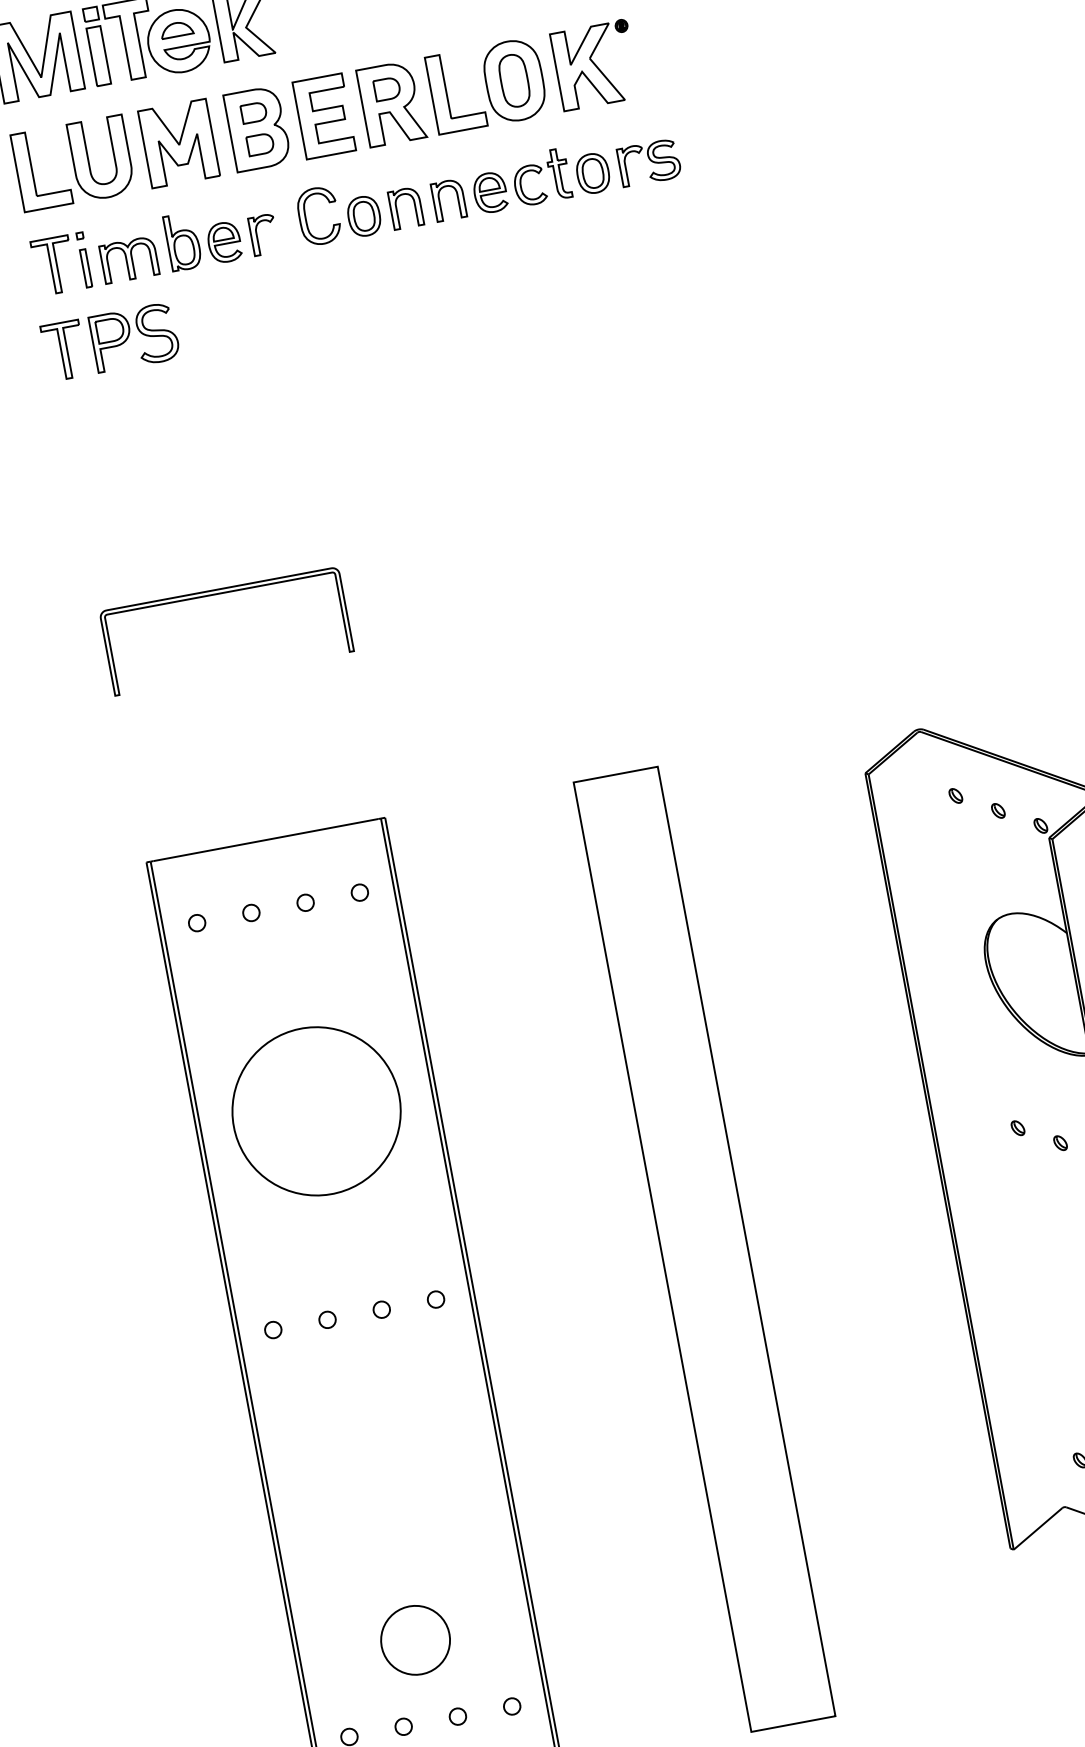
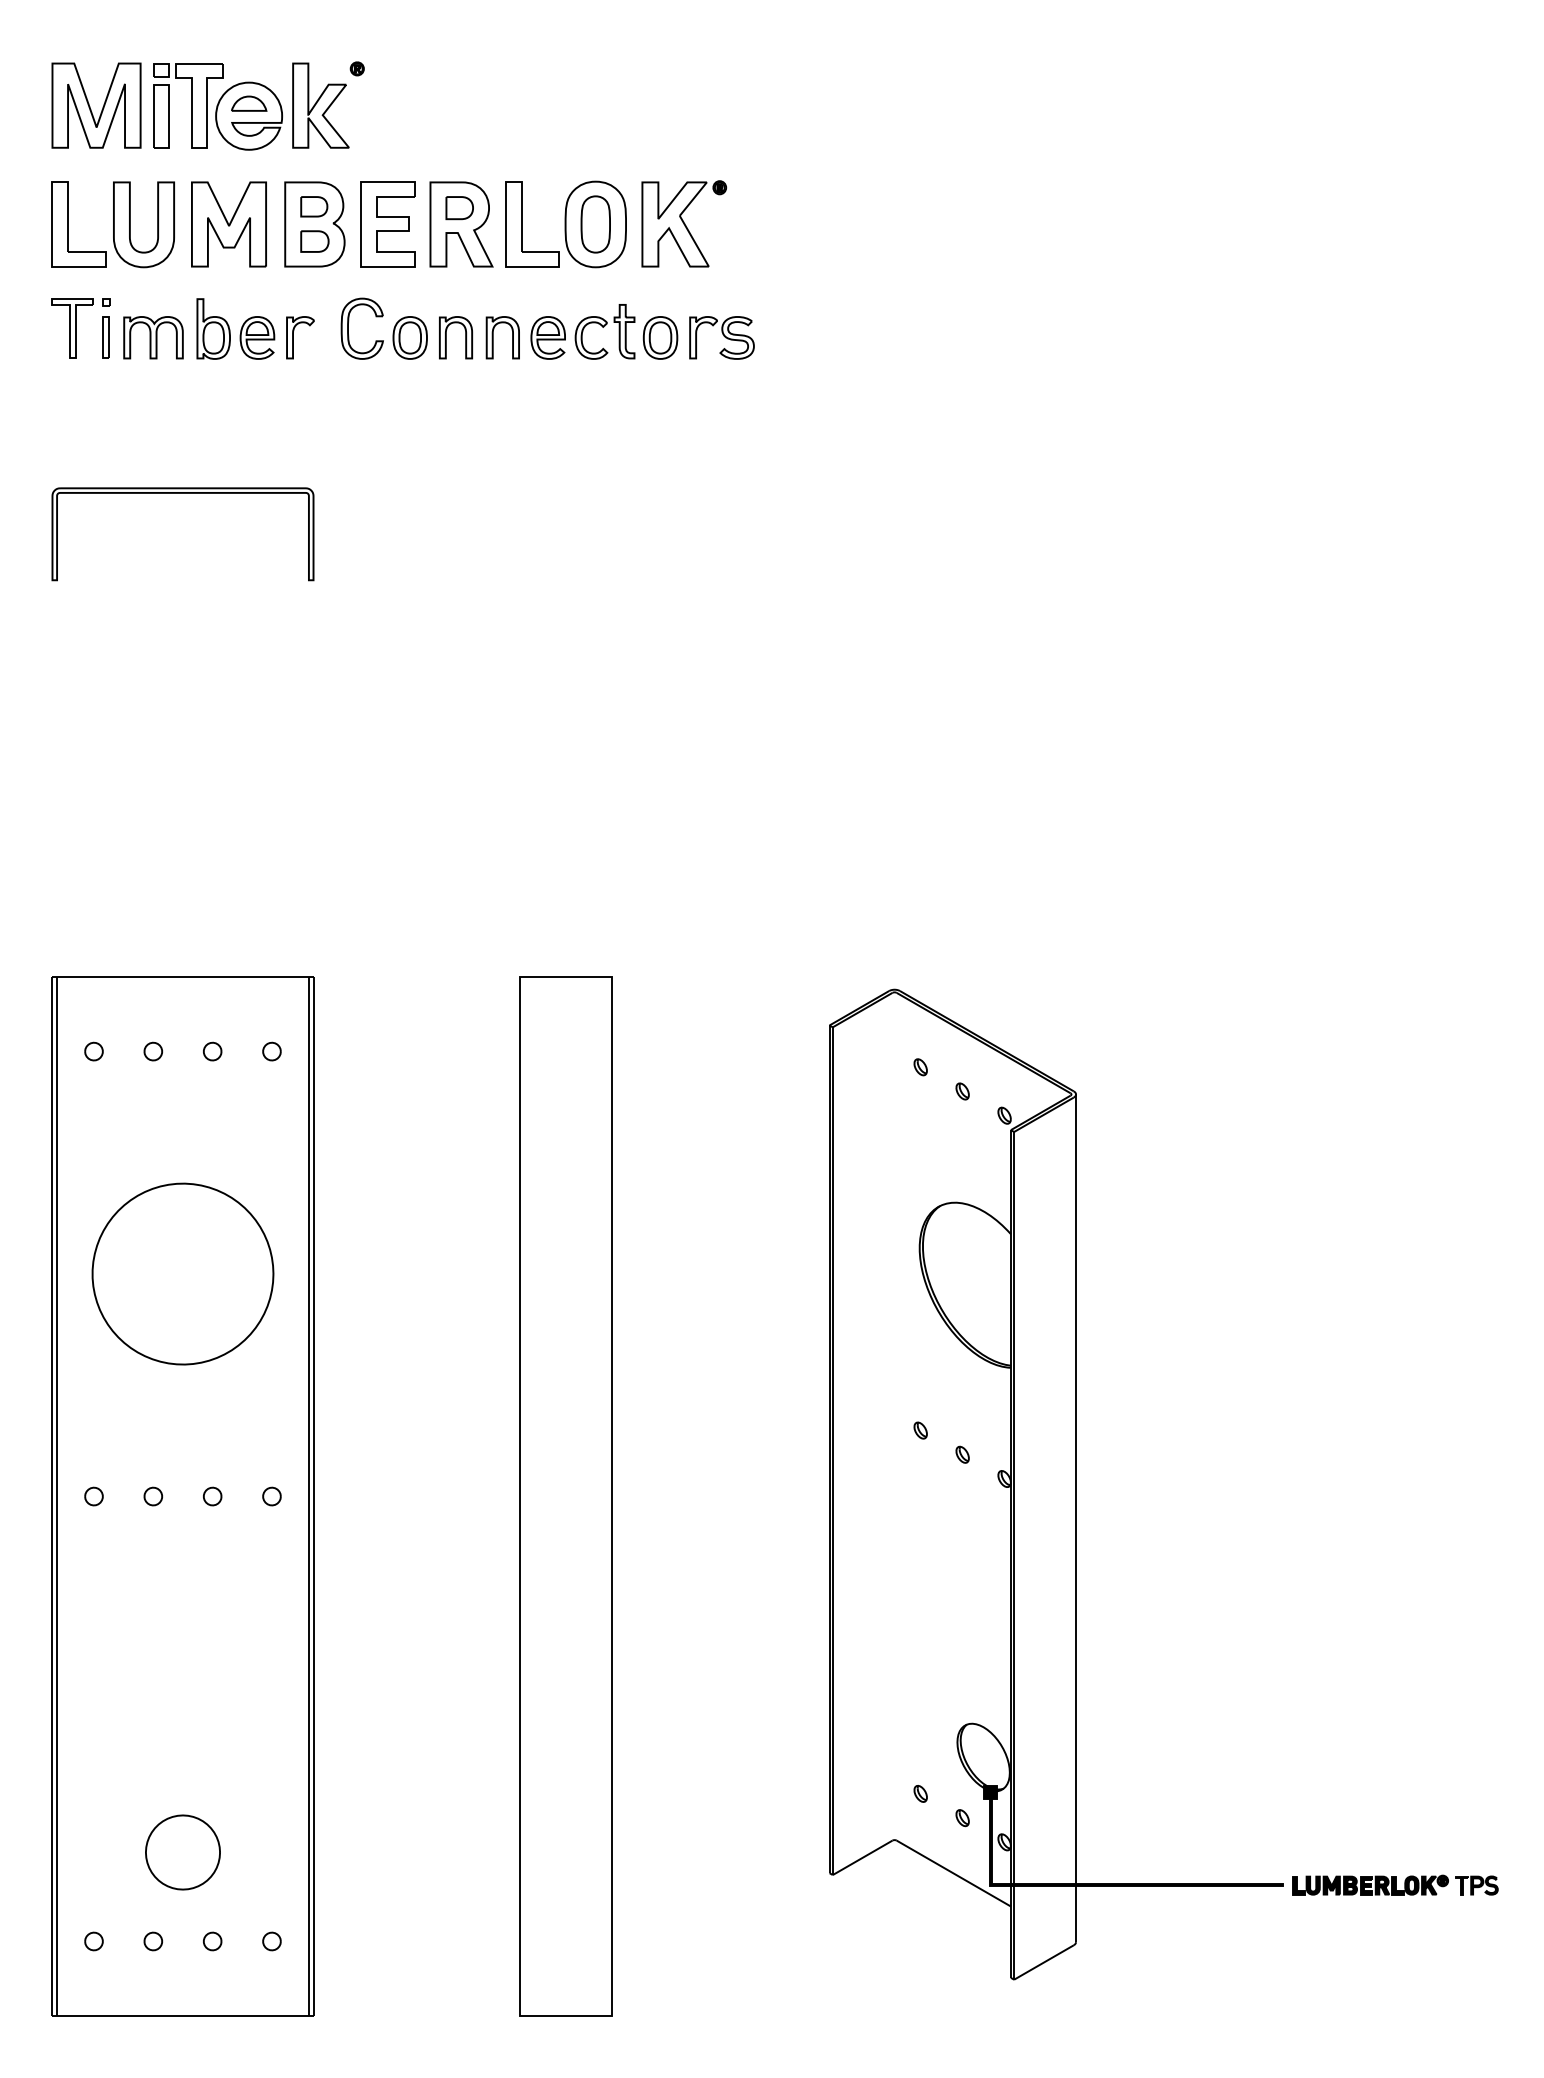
part: (110, 341) -> (117, 420), removed
part: (219, 594) -> (182, 493), moved

